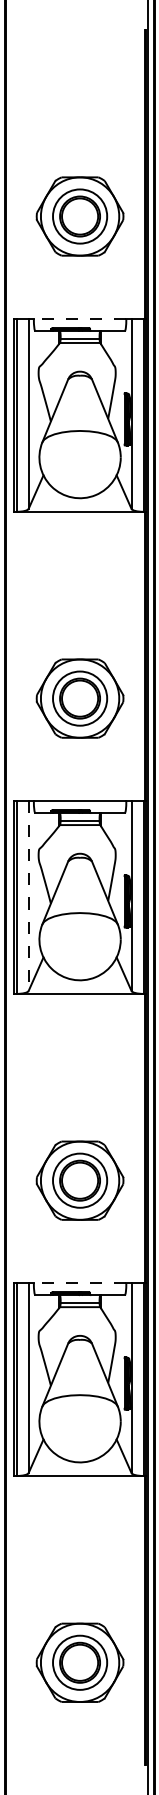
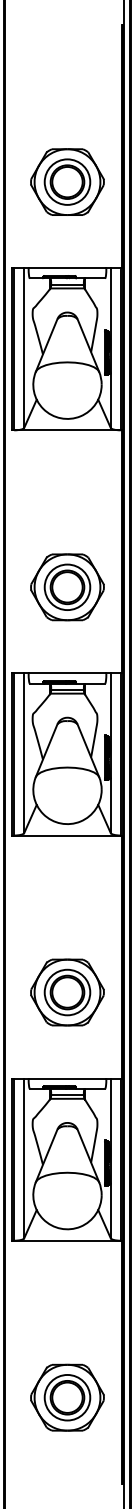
line: (79, 318) -> (67, 267), dashed -> solid
line: (28, 896) -> (24, 753), dashed -> solid
line: (79, 1283) -> (67, 1078), dashed -> solid

